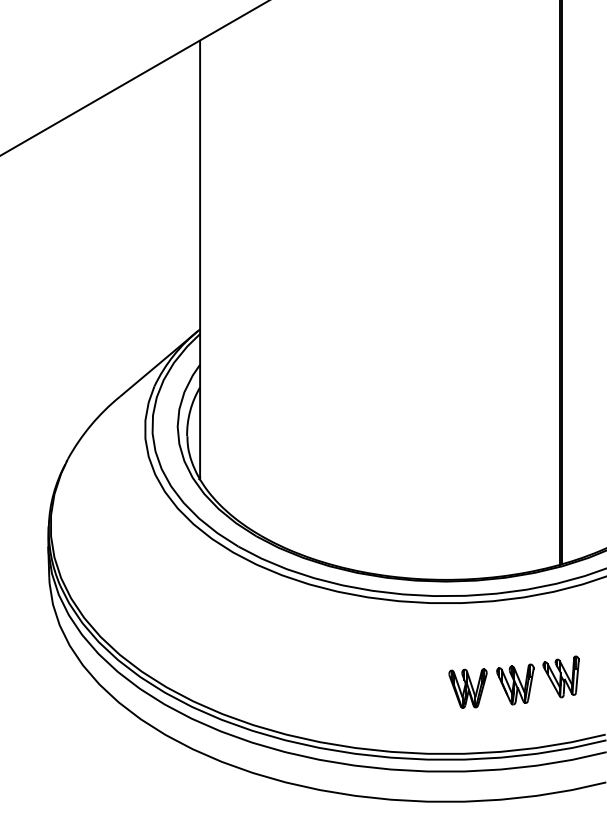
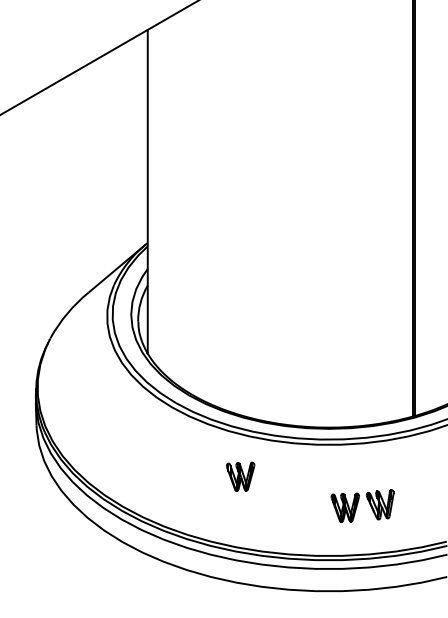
part: (325, 646) -> (240, 476), added
part: (560, 676) -> (413, 498), removed

